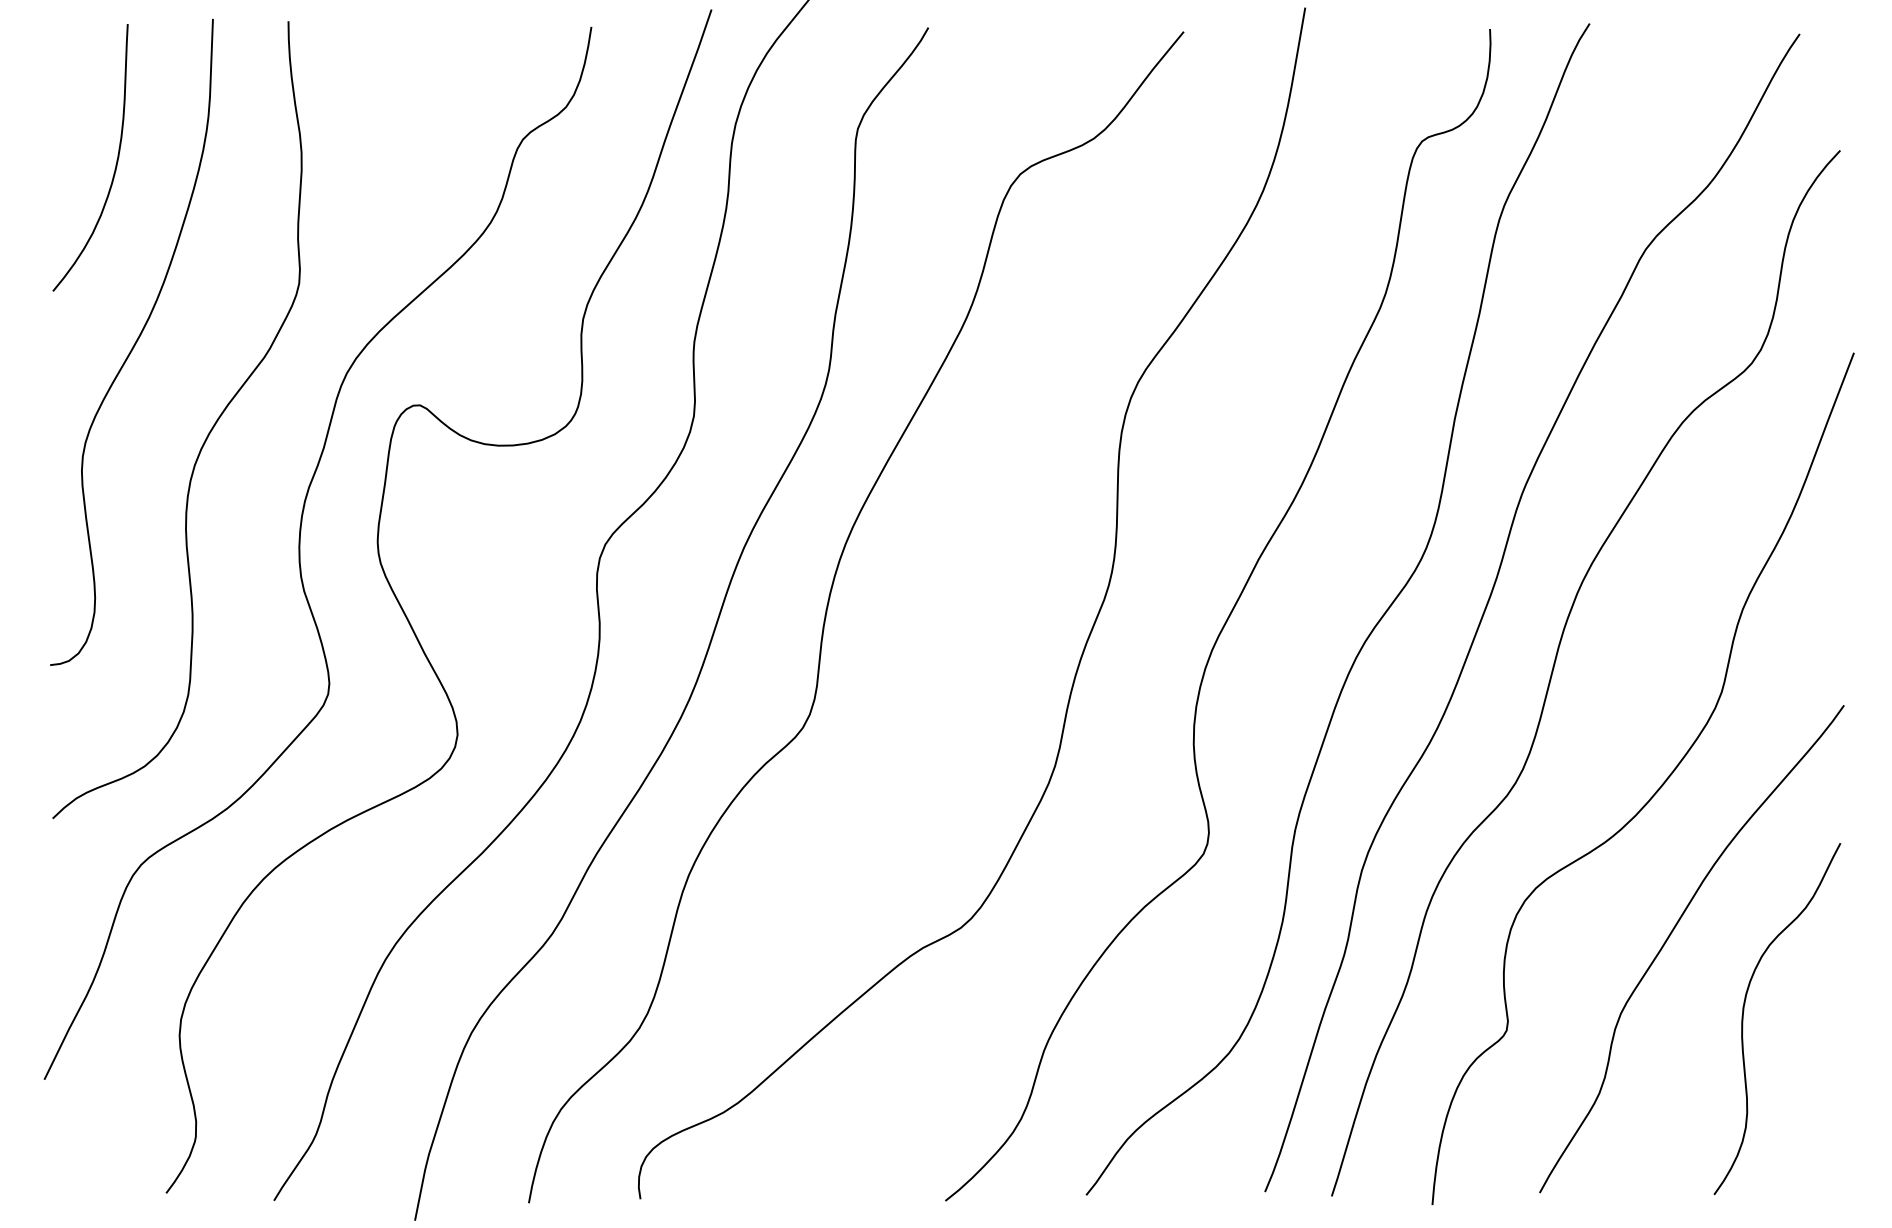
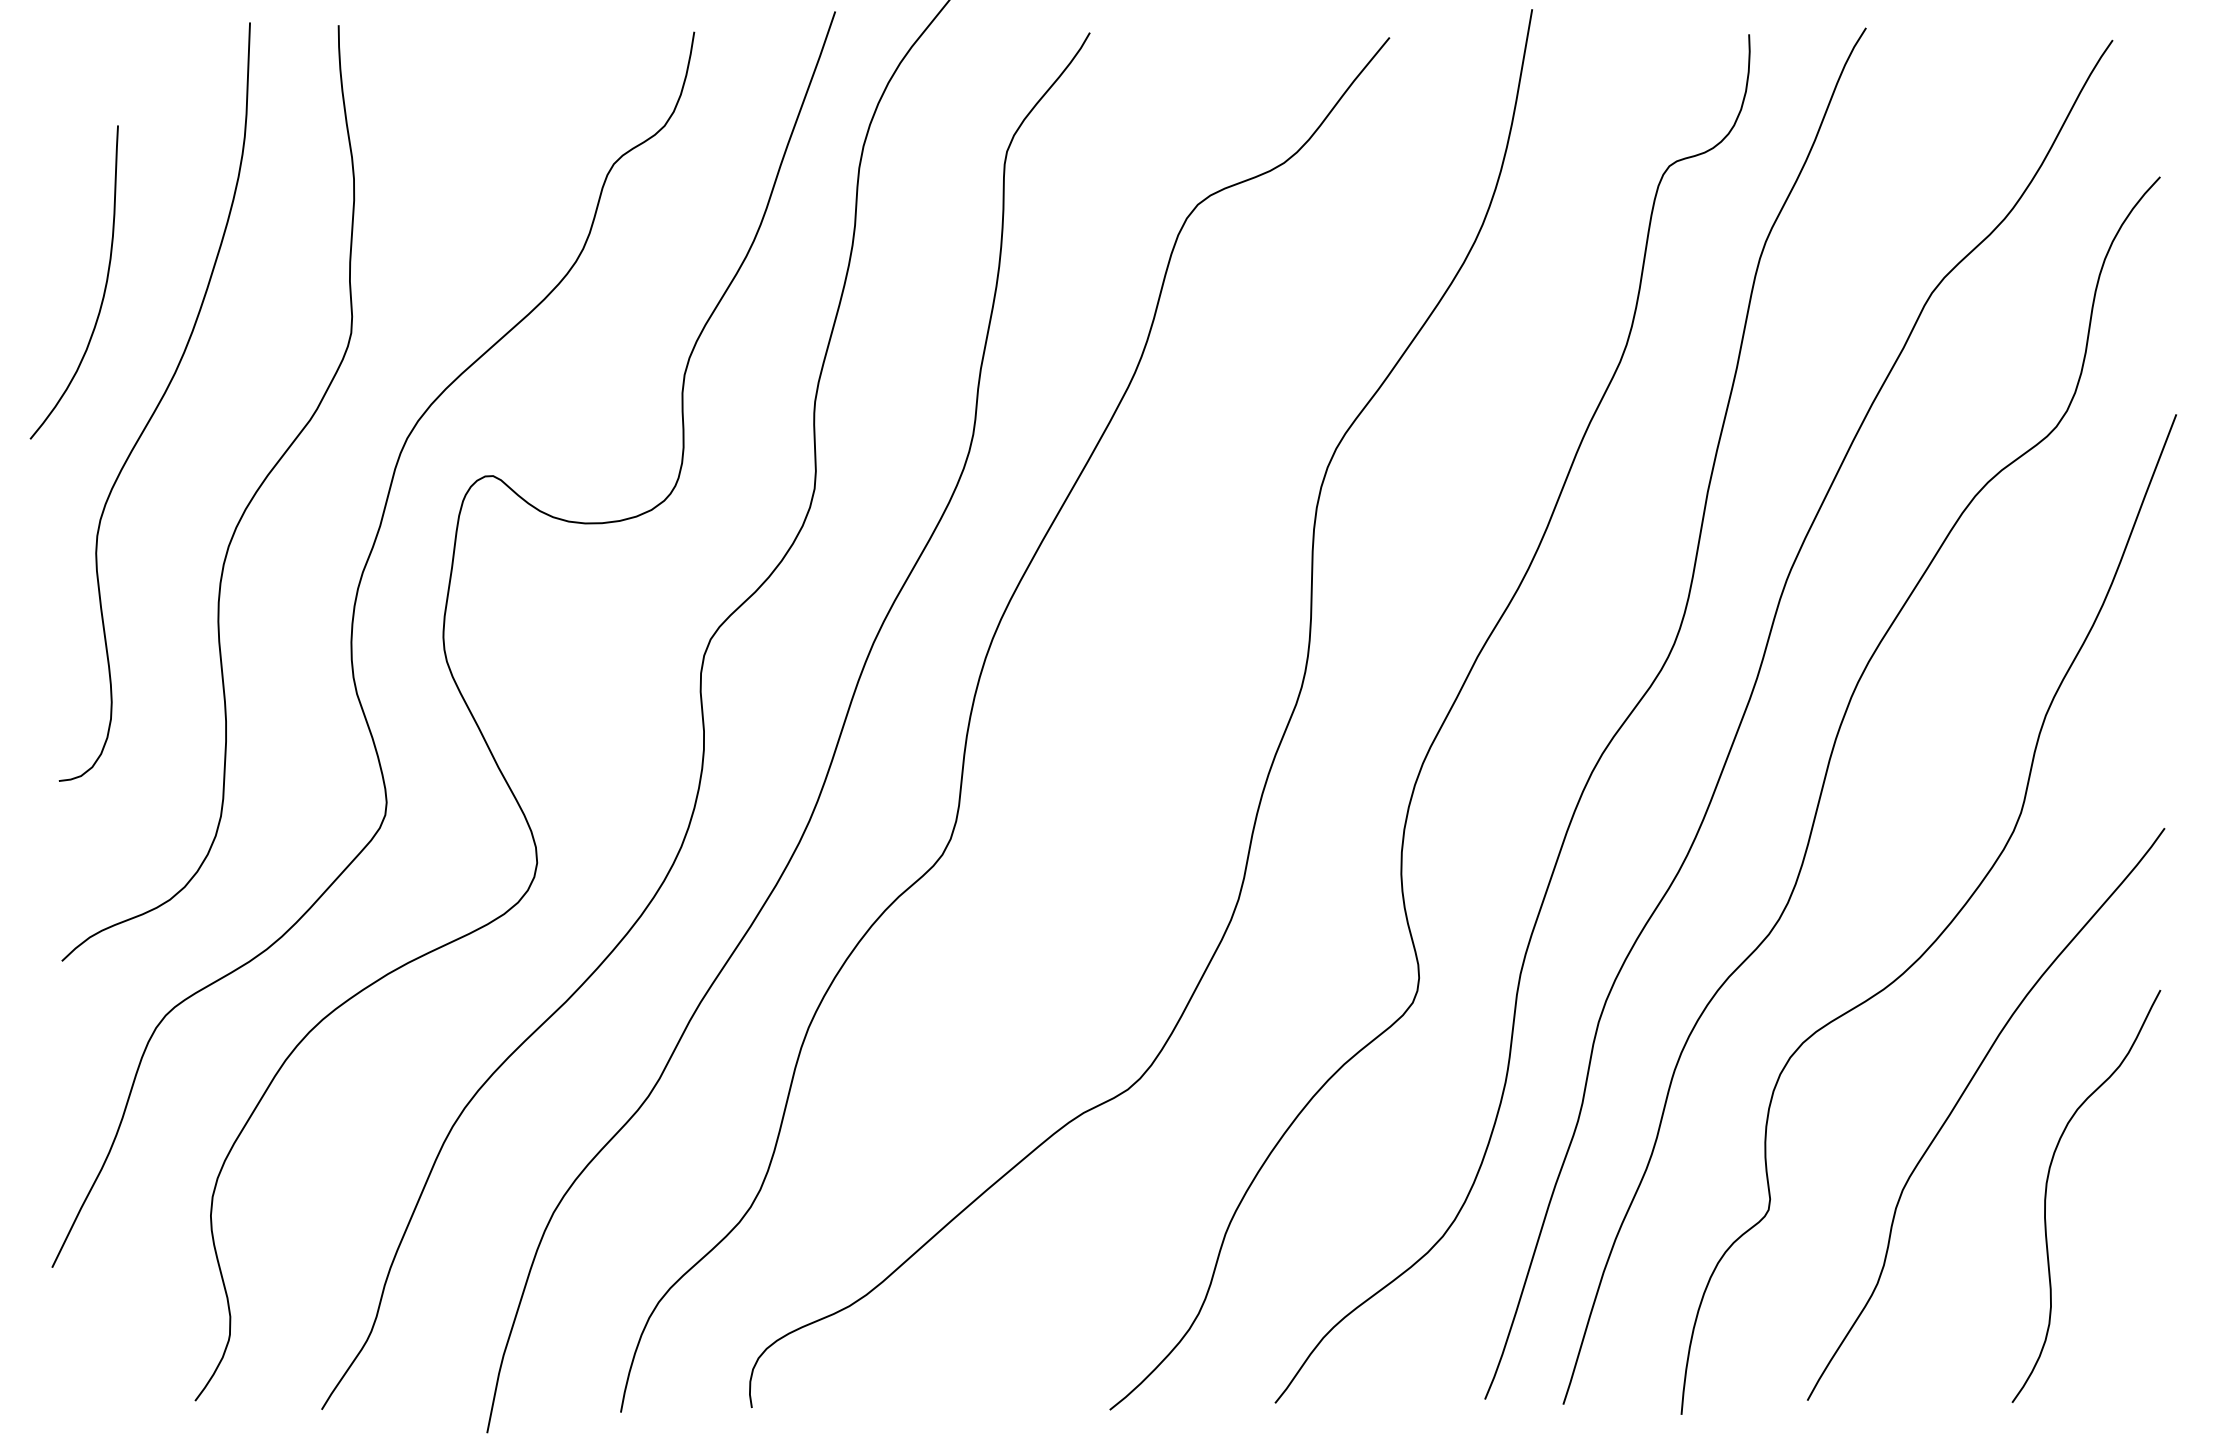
curve: (115, 165) -> (103, 291), moved

